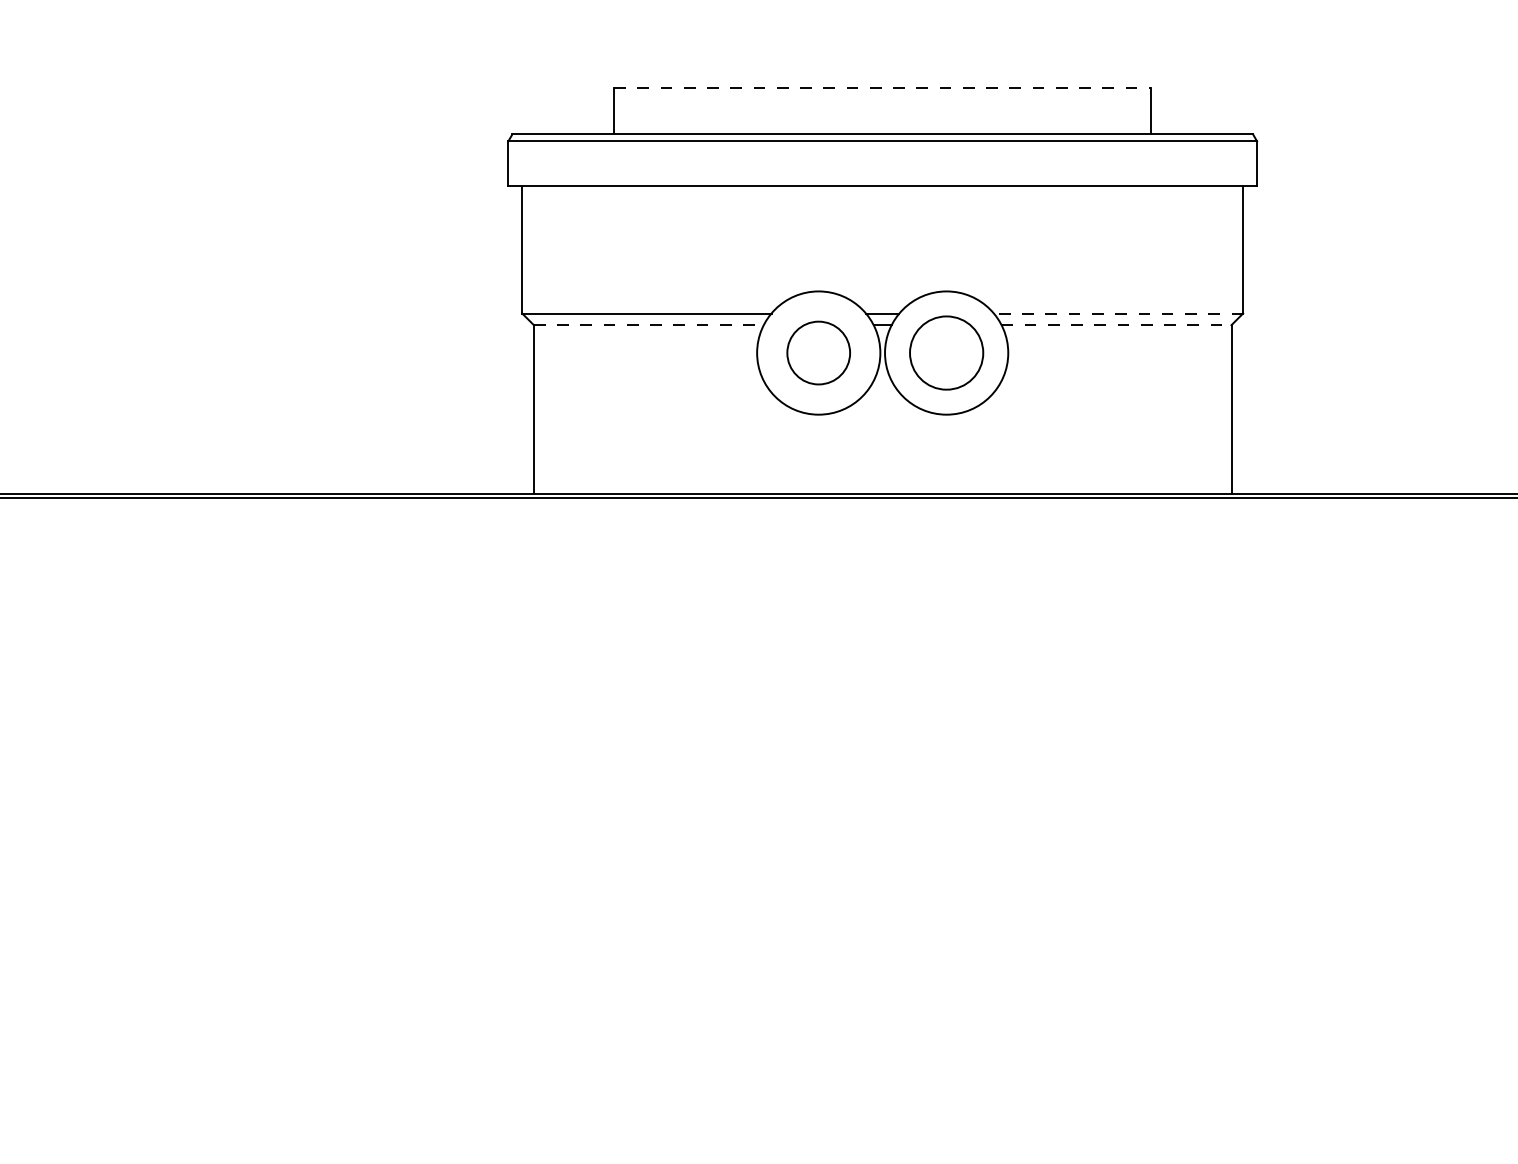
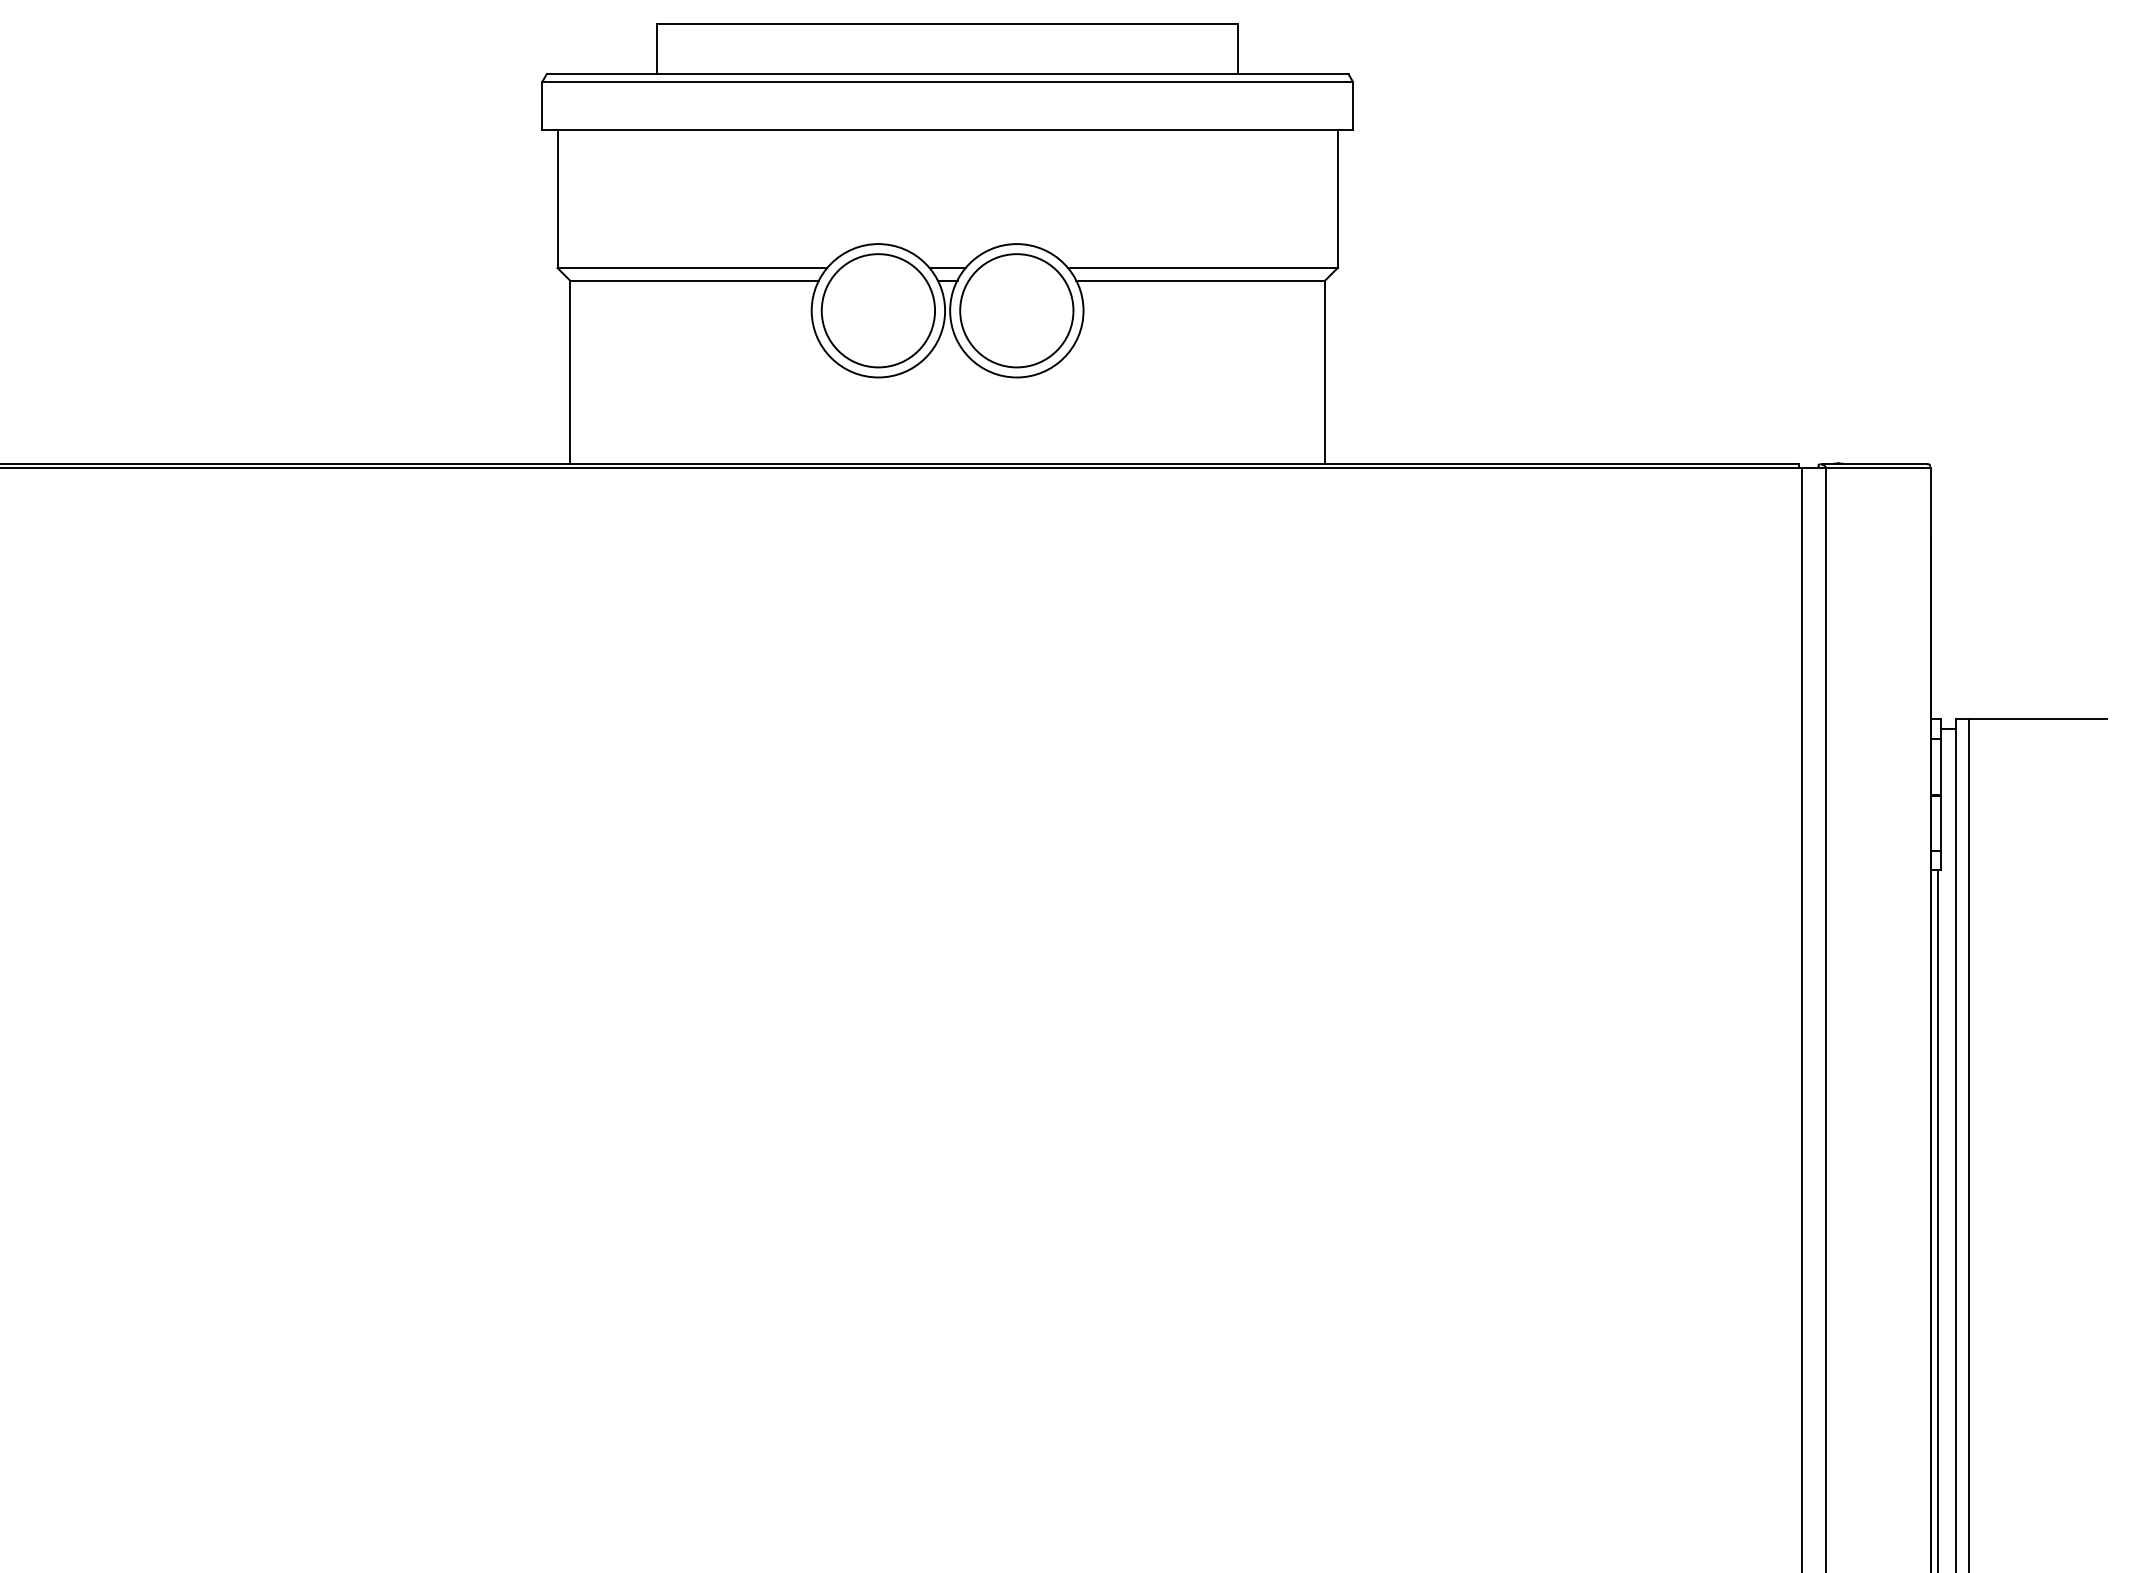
line: (882, 87) -> (947, 23), dashed -> solid
line: (1118, 313) -> (1202, 268), dashed -> solid
line: (648, 325) -> (694, 280), dashed -> solid
line: (1116, 325) -> (1200, 280), dashed -> solid
circle: (818, 352) -> (878, 310), size x1.67
circle: (946, 352) -> (1016, 310), size x1.43

